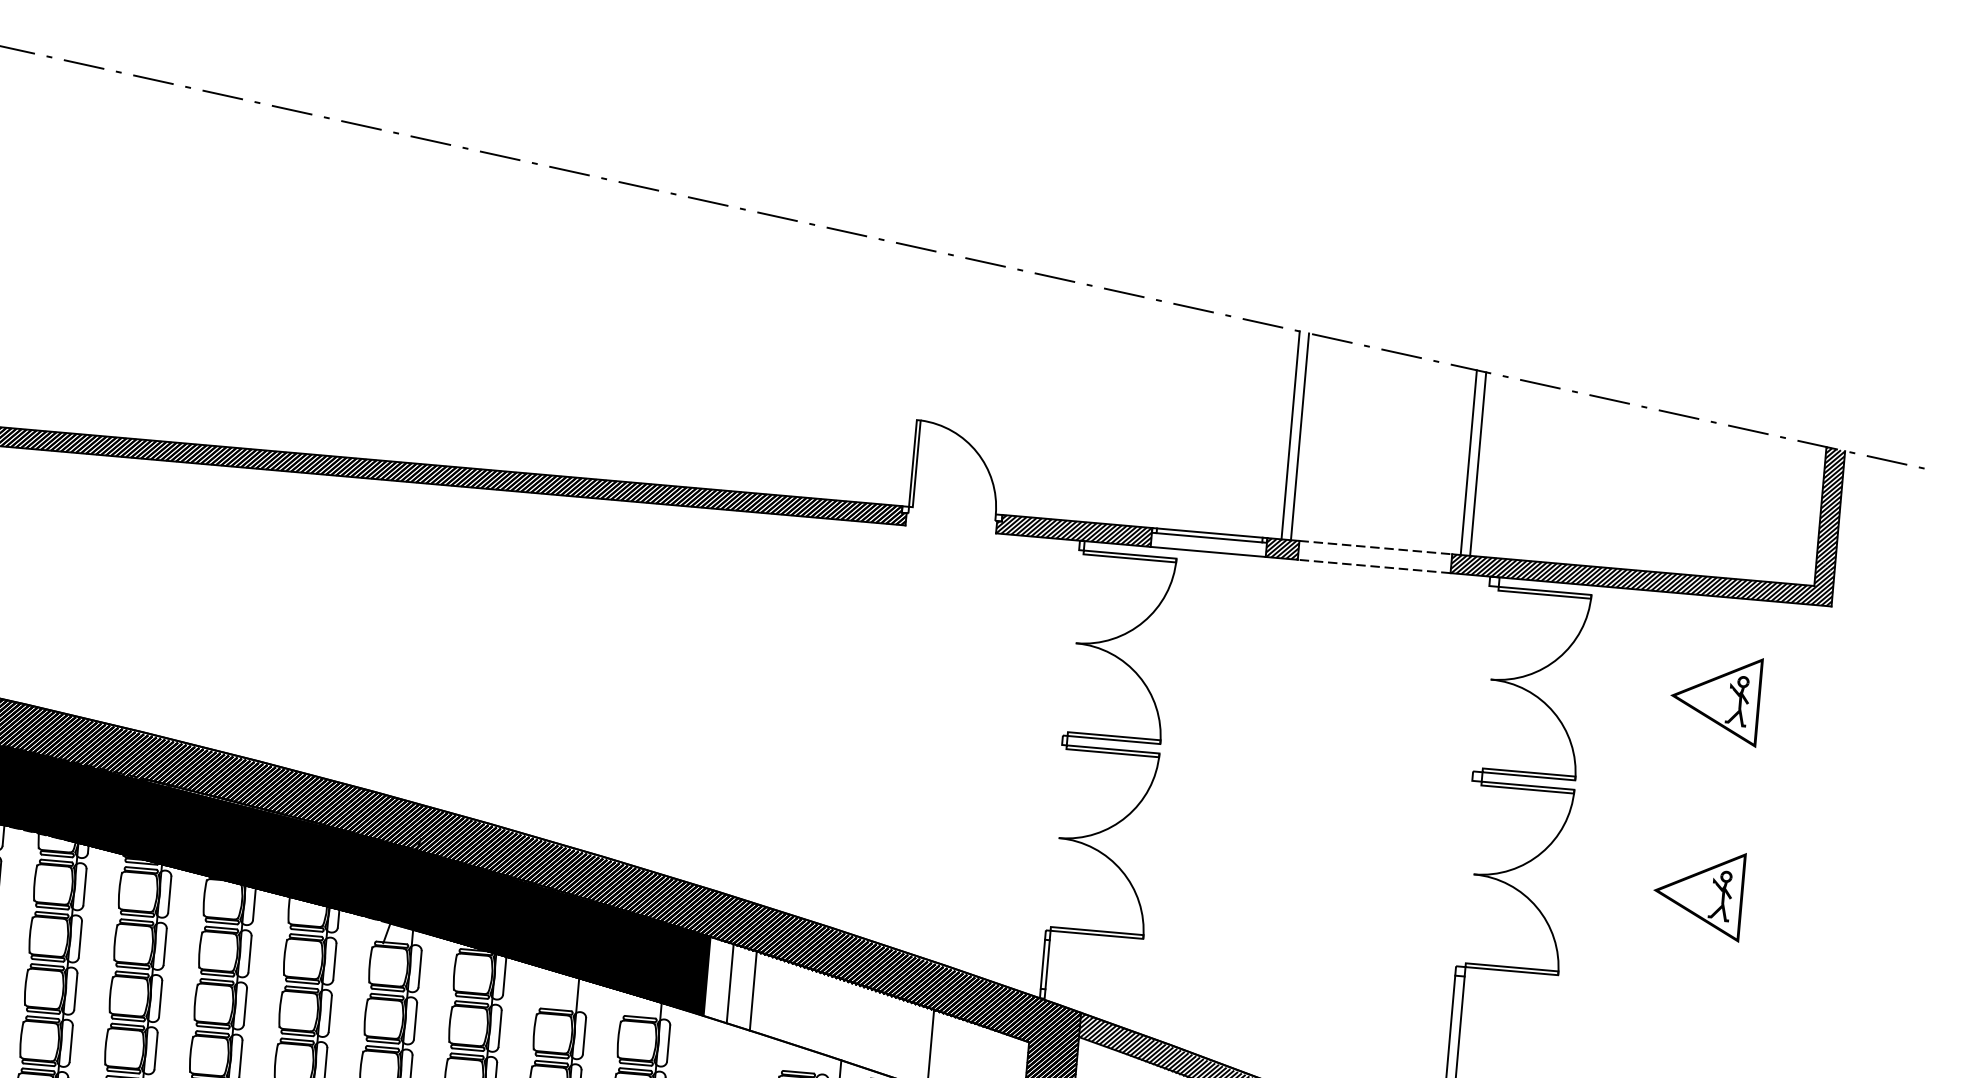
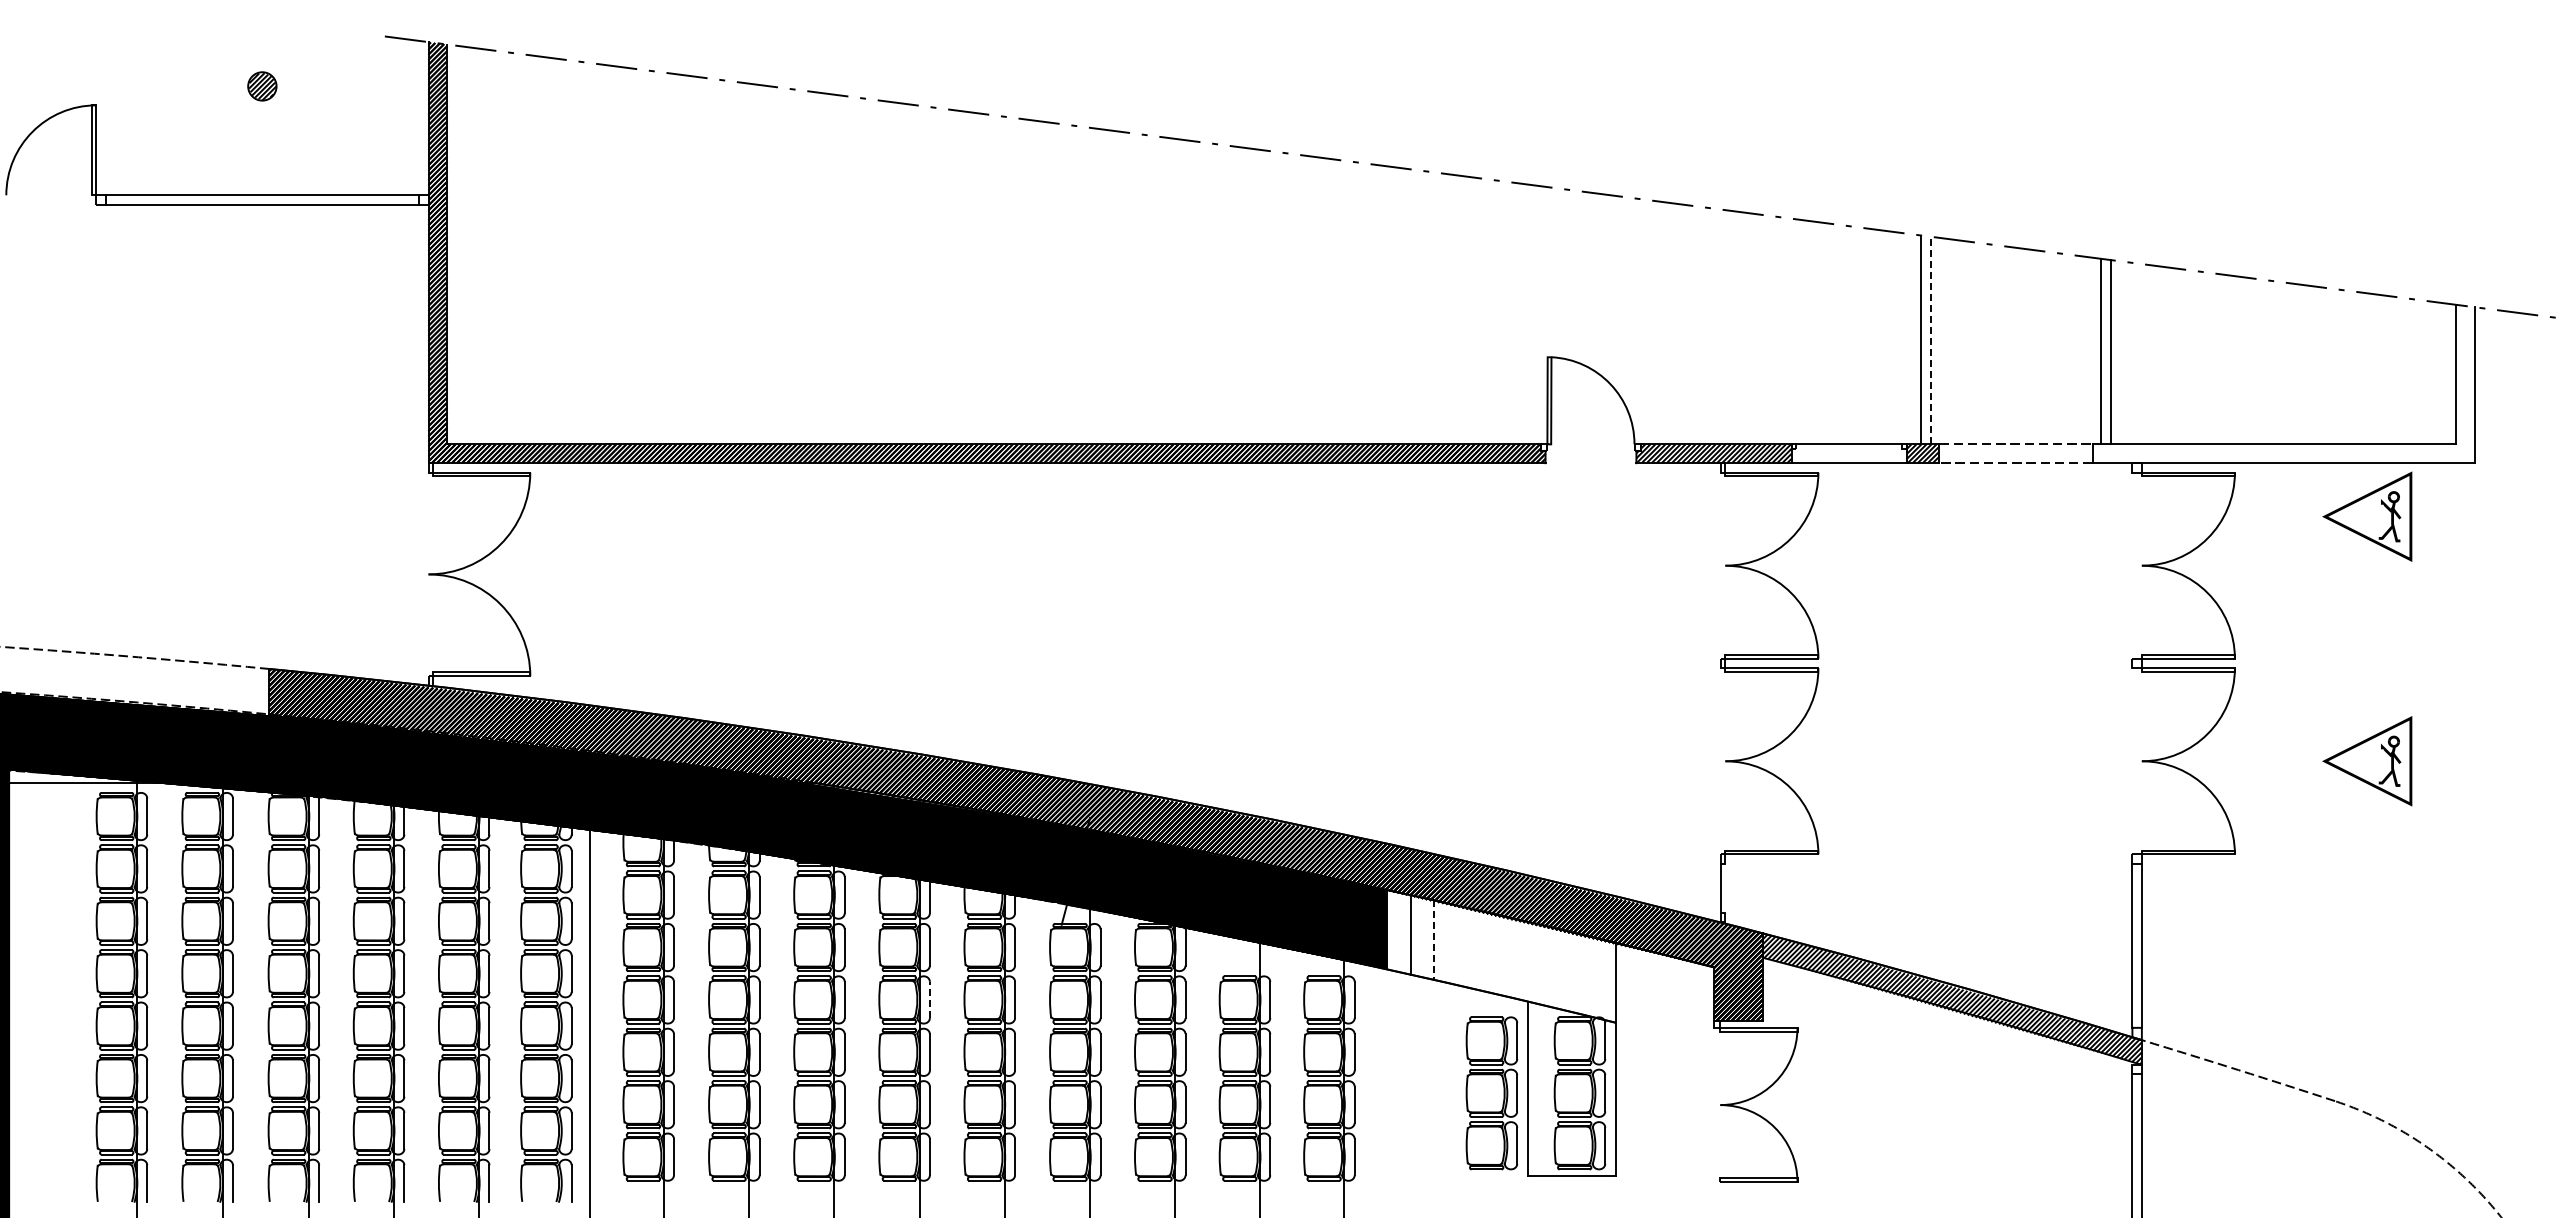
line: (1299, 436) -> (1930, 340), solid -> dashed
hatch: (1647, 511) -> (2283, 384), removed
line: (1209, 538) -> (1849, 449), removed
part: (1715, 699) -> (2367, 516), moved
line: (1047, 964) -> (1725, 888), removed
line: (753, 991) -> (1434, 940), solid -> dashed
line: (245, 1006) -> (929, 999), solid -> dashed

